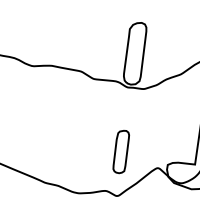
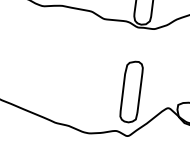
part: (121, 151) -> (131, 91), size x1.43

